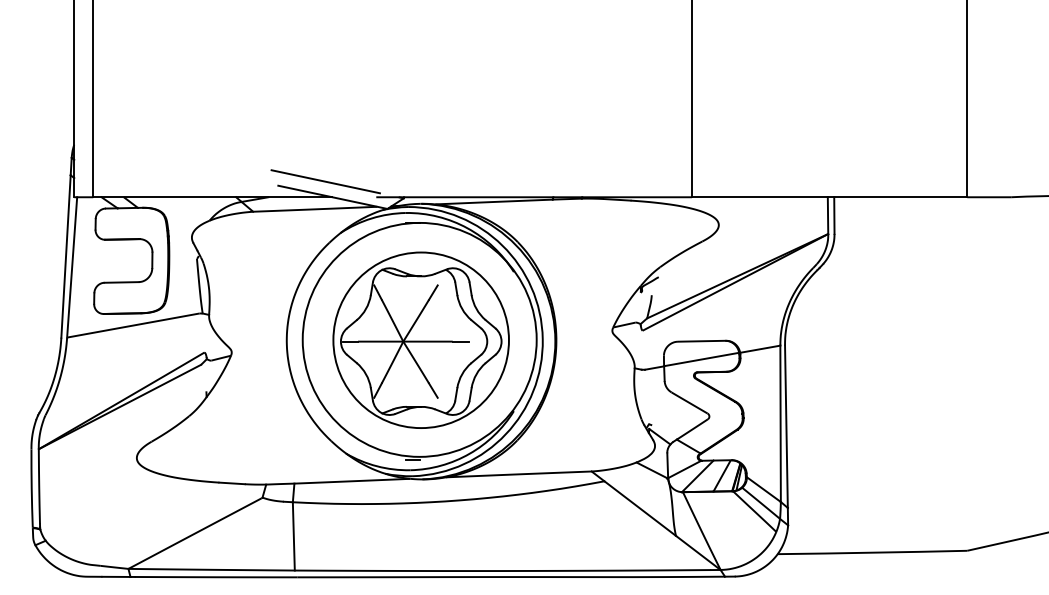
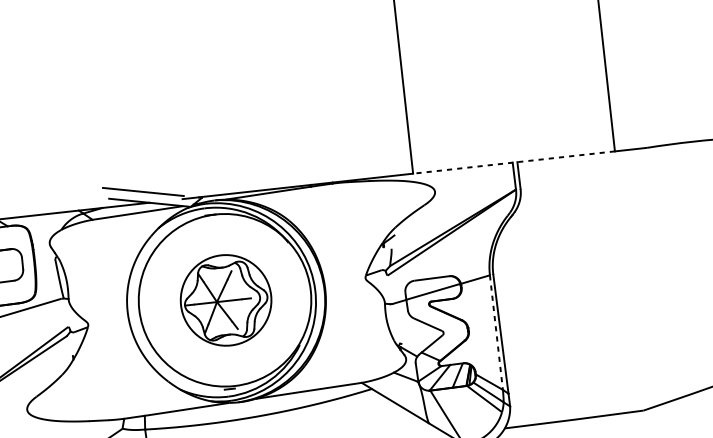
line: (829, 197) -> (513, 162), solid -> dashed
part: (420, 339) -> (225, 299), size x0.7
line: (780, 424) -> (496, 333), solid -> dashed

